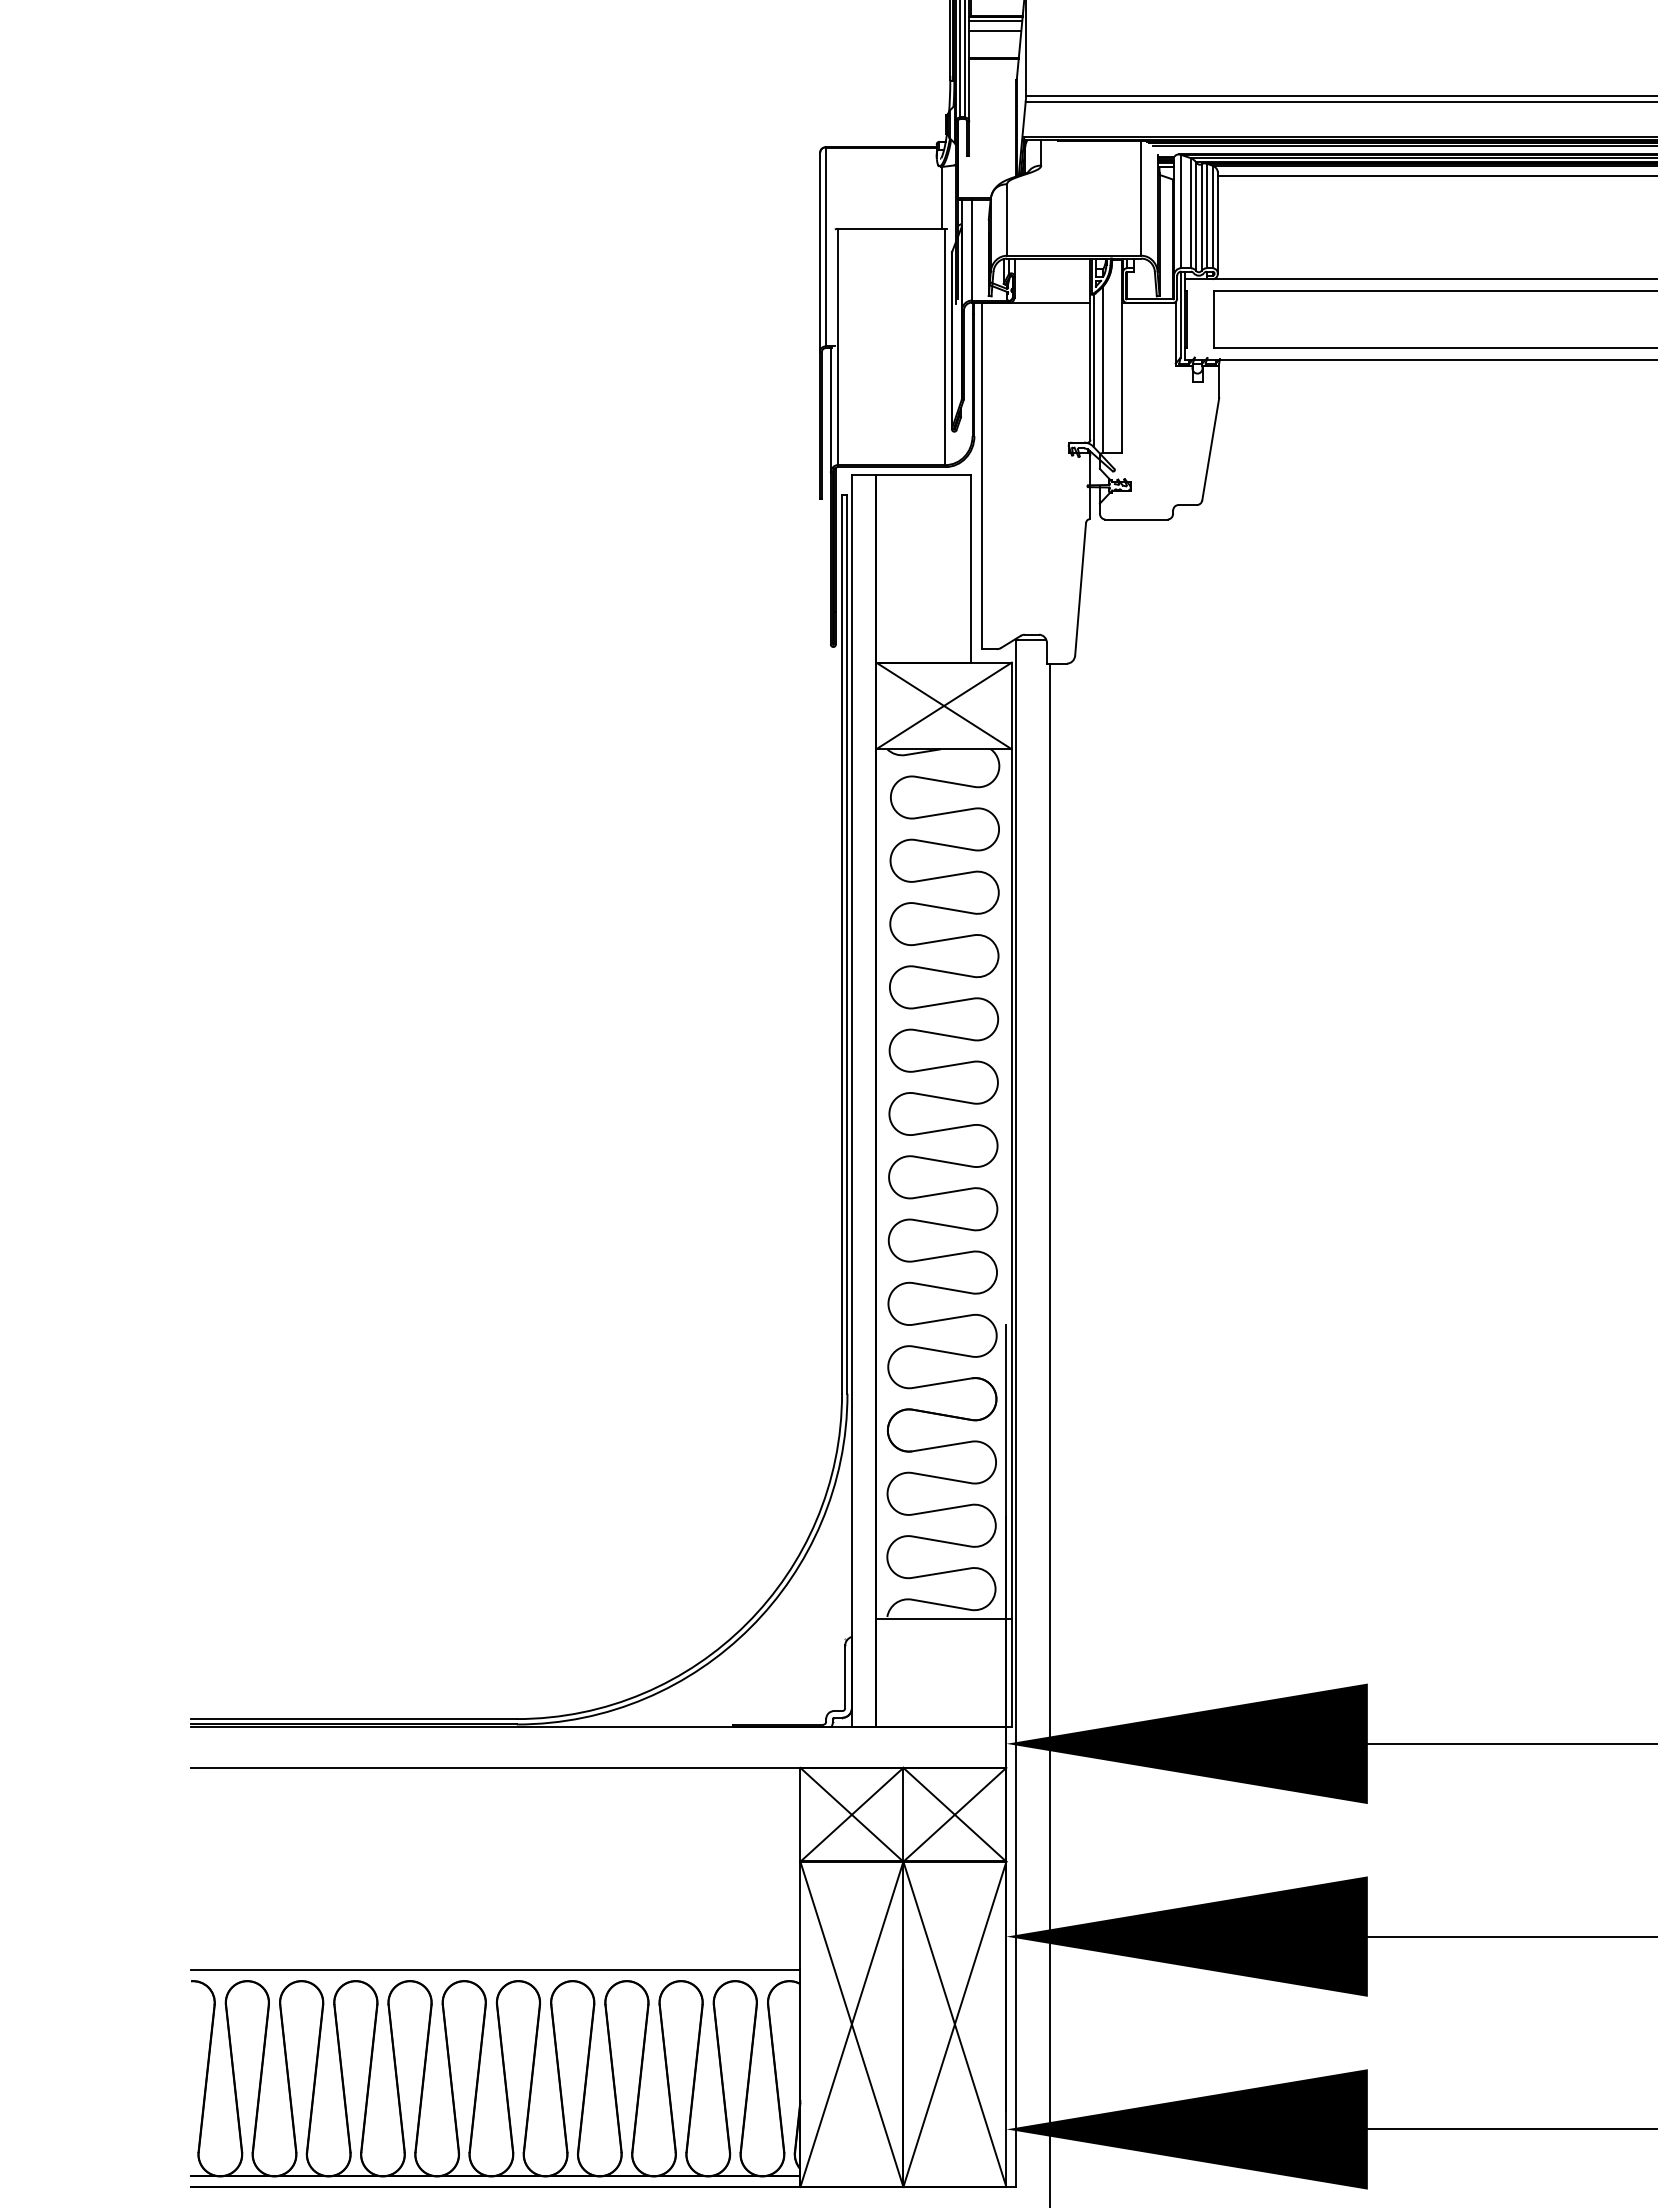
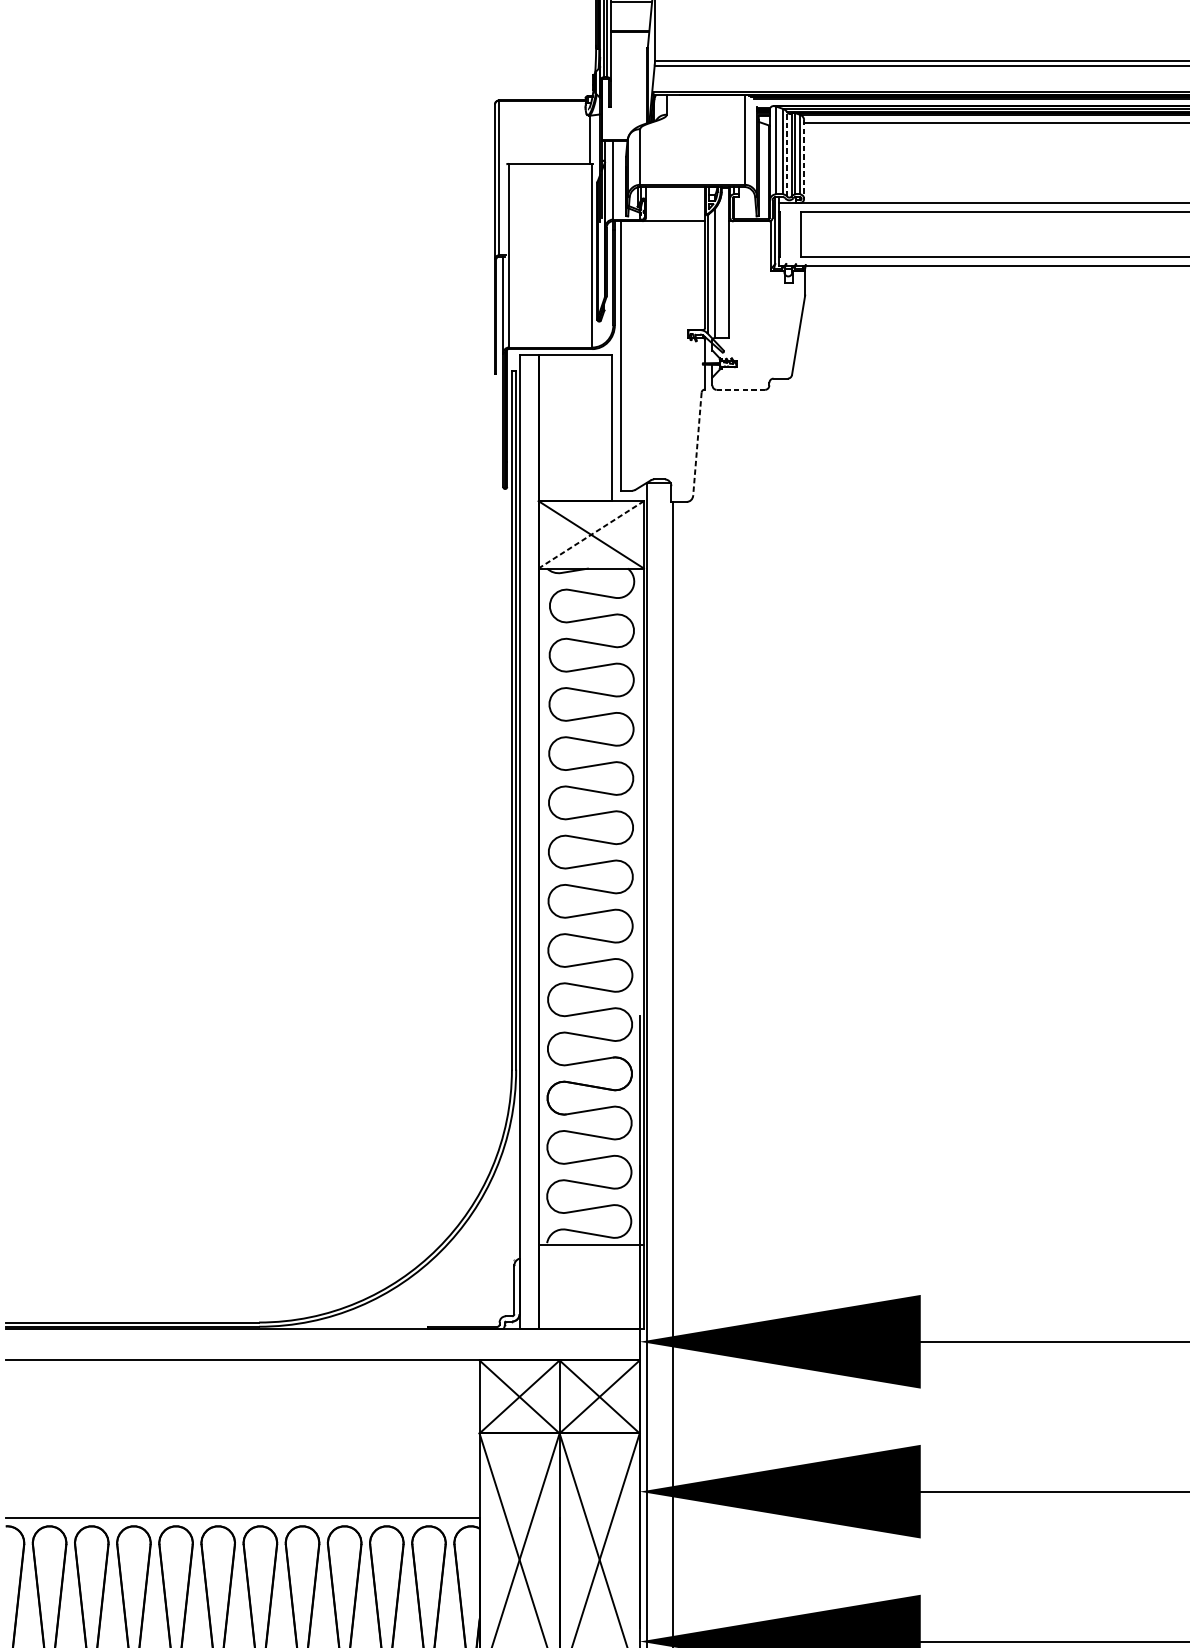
line: (995, 31) -> (631, 10), removed
line: (1196, 216) -> (787, 154), solid -> dashed
line: (1217, 223) -> (803, 159), solid -> dashed
line: (1136, 519) -> (740, 389), solid -> dashed
line: (1080, 589) -> (697, 444), solid -> dashed
line: (943, 706) -> (590, 535), solid -> dashed

